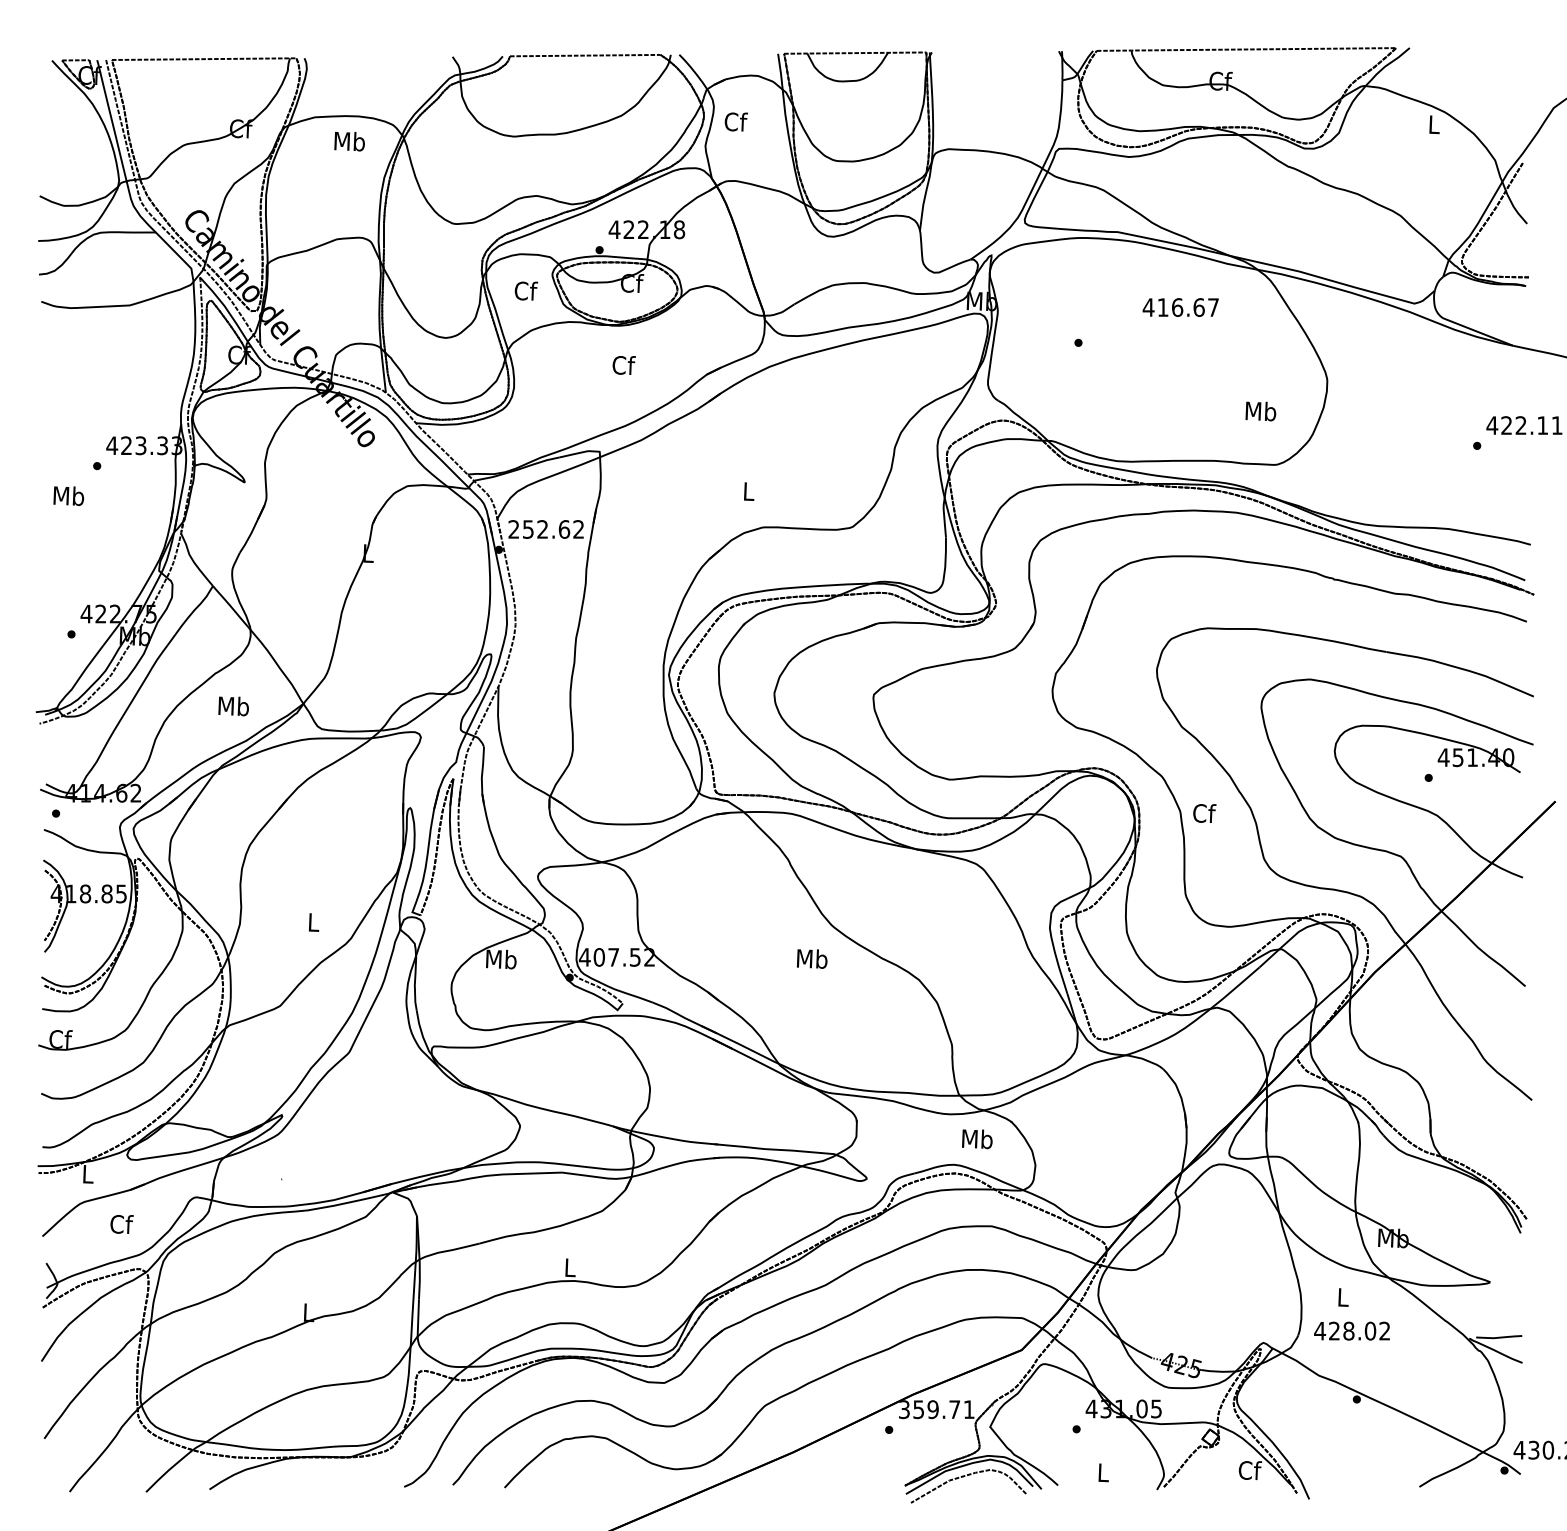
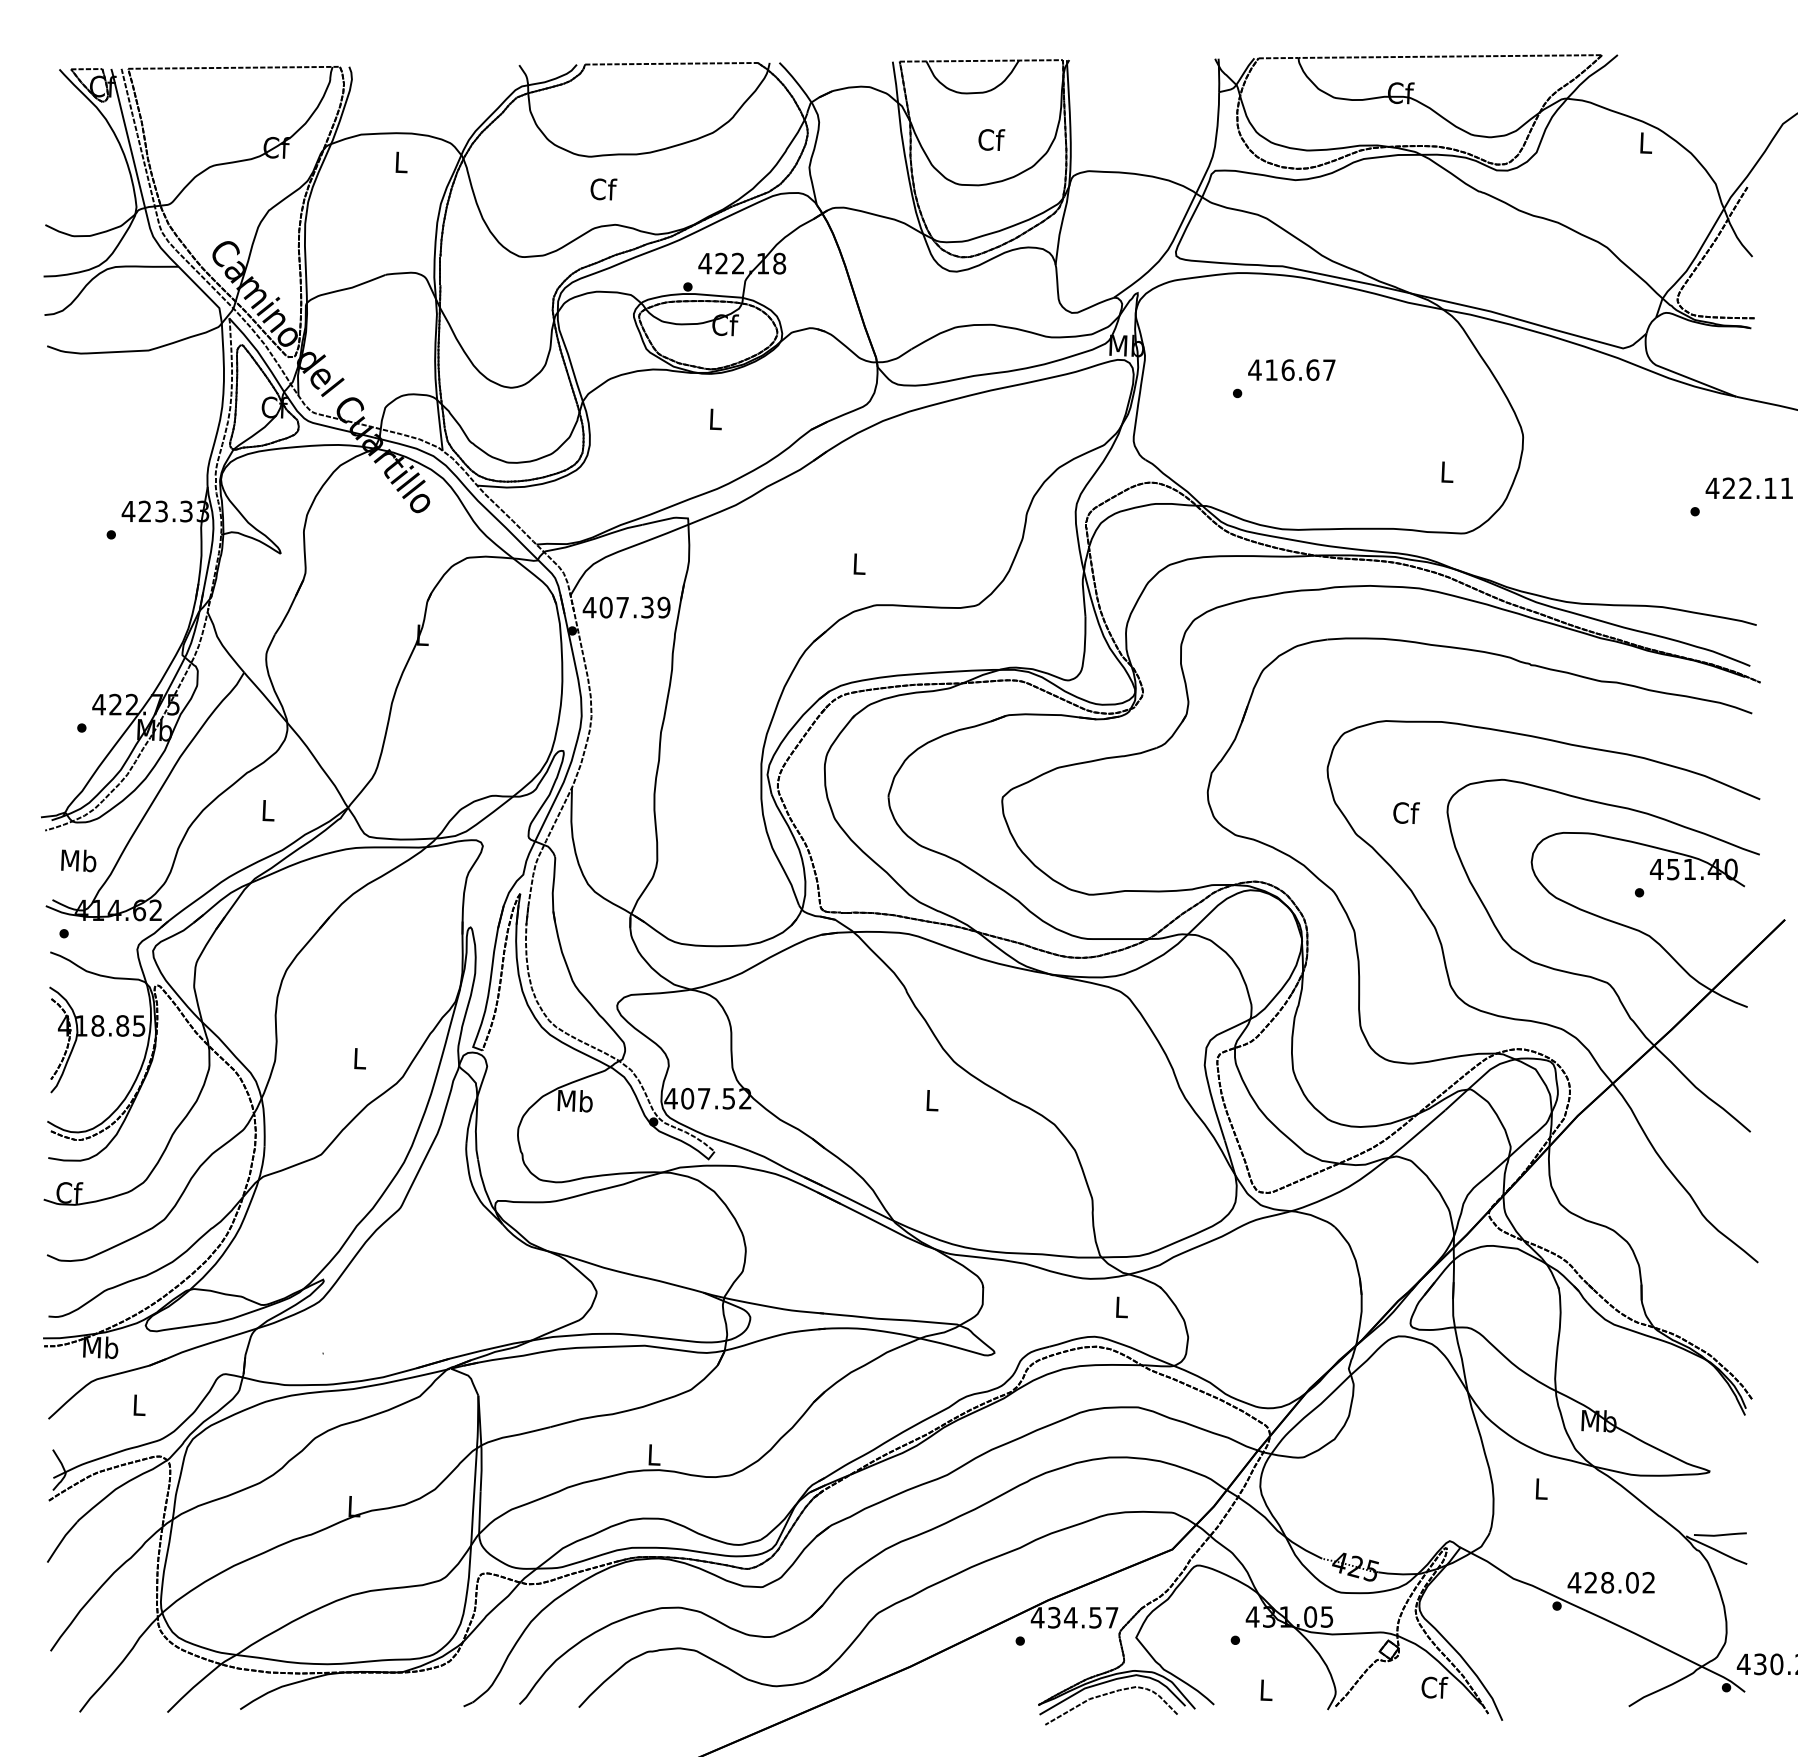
text: (735, 121) -> (990, 139), moved
text: (349, 141) -> (400, 162), Mb -> L
text: (526, 290) -> (604, 188), moved
text: (1180, 307) -> (1291, 370), moved
text: (623, 365) -> (715, 419), Cf -> L
text: (1260, 411) -> (1446, 472), Mb -> L
text: (68, 495) -> (78, 860), moved
text: (546, 529) -> (626, 607), 252.62 -> 407.39
text: (233, 706) -> (267, 810), Mb -> L
text: (1204, 813) -> (1406, 813), moved
text: (811, 958) -> (931, 1100), Mb -> L
text: (977, 1139) -> (1121, 1307), Mb -> L
text: (87, 1174) -> (100, 1347), L -> Mb
text: (121, 1224) -> (139, 1405), Cf -> L
text: (1351, 1330) -> (1610, 1582), moved
text: (936, 1409) -> (1074, 1617), 359.71 -> 434.57

